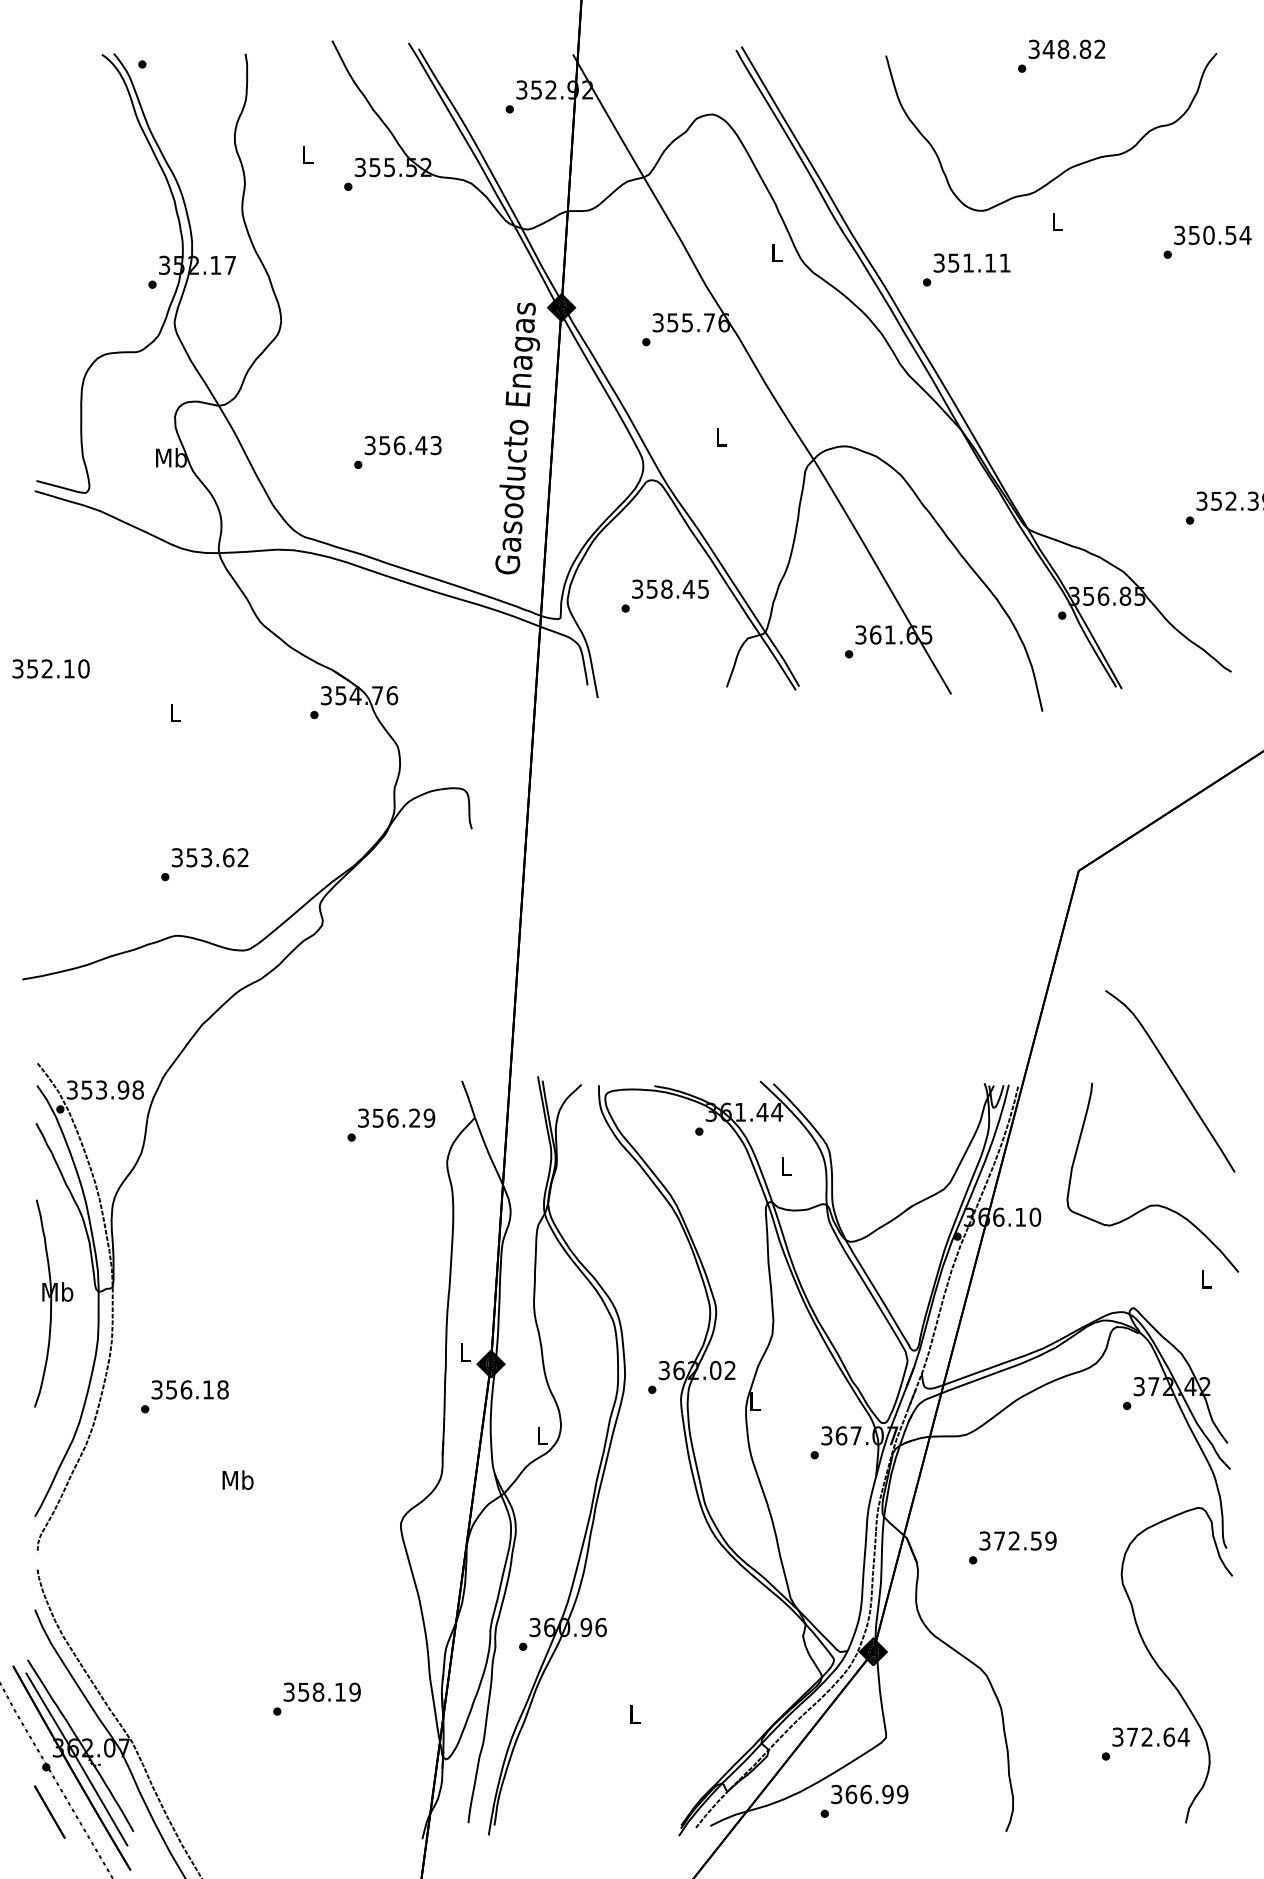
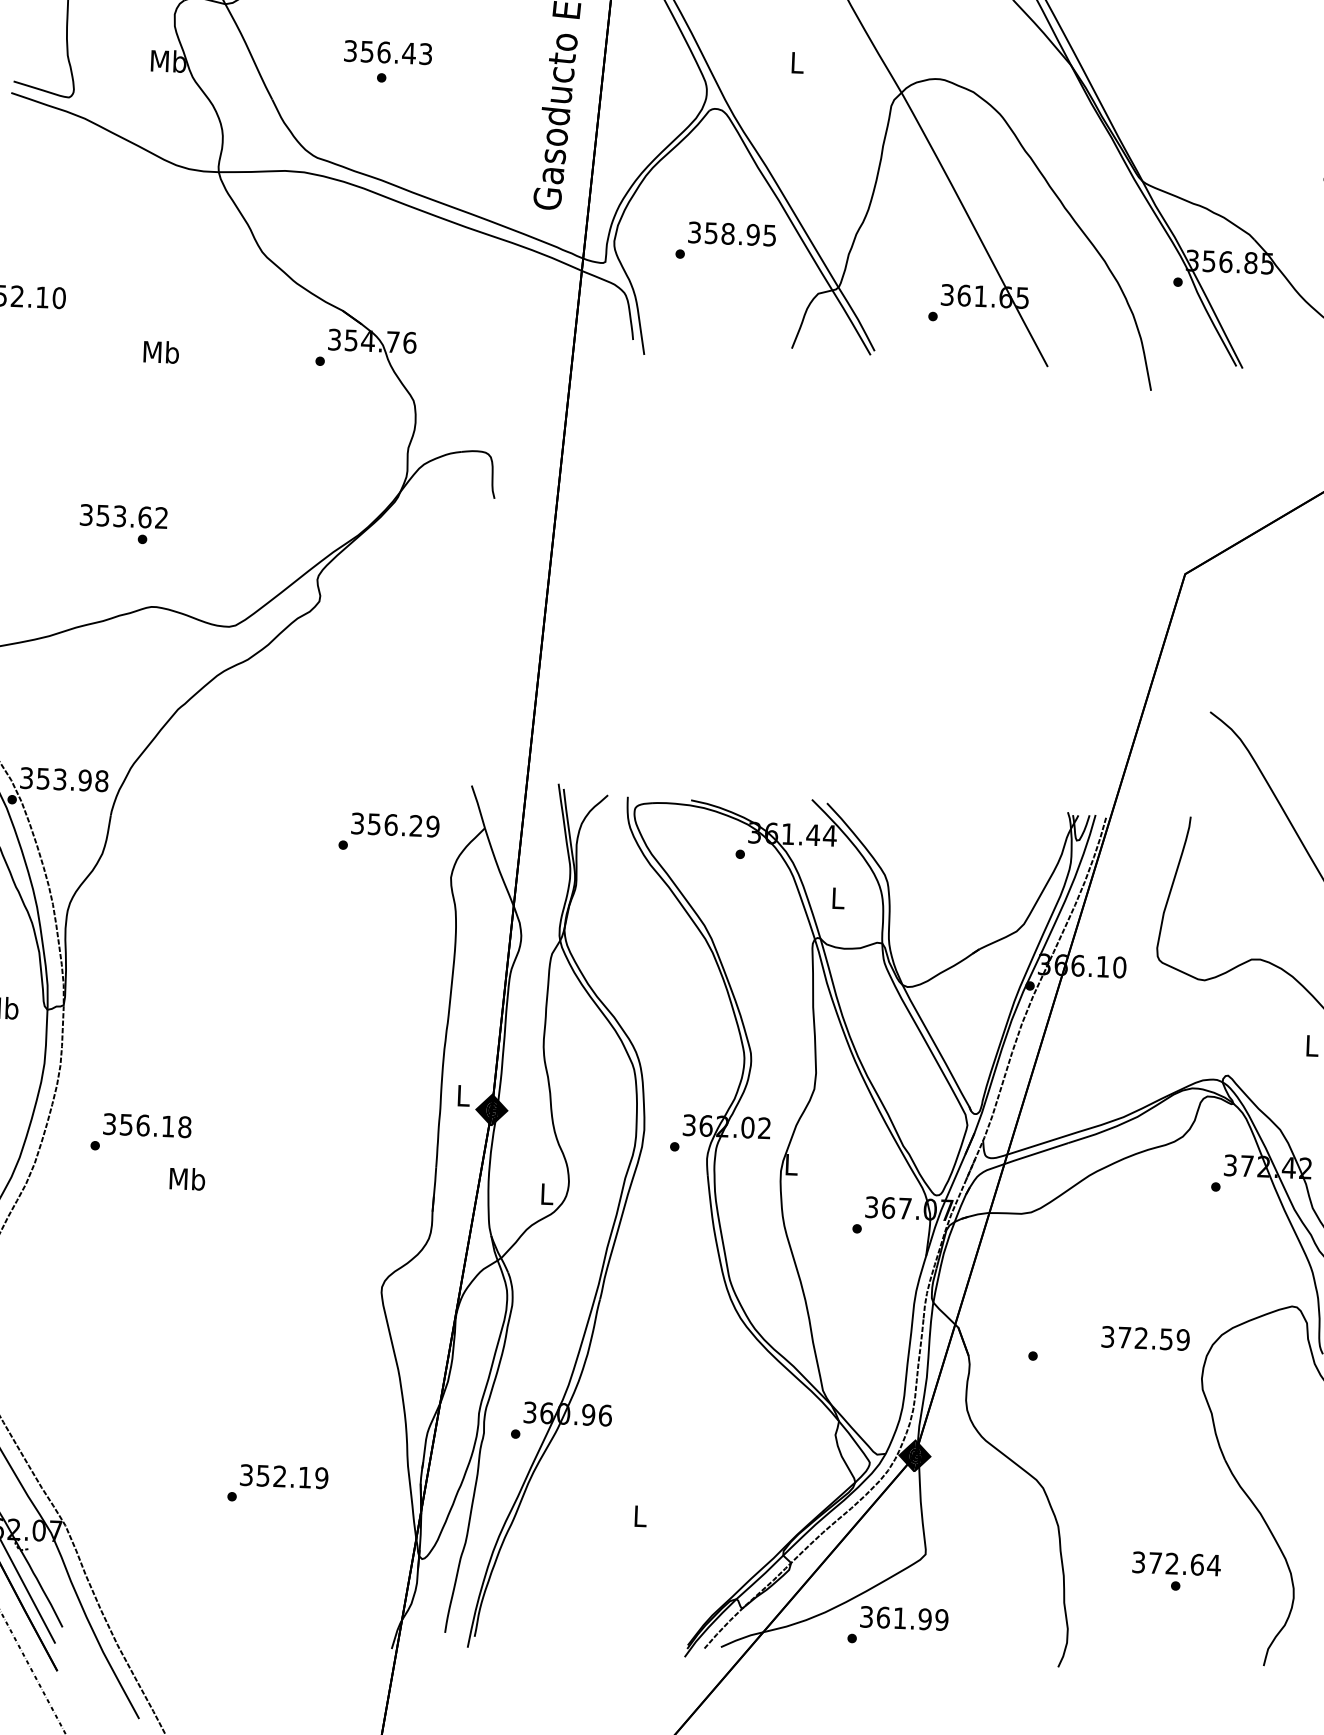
text: (402, 445) -> (387, 52), moved
text: (688, 588) -> (752, 234), 358.45 -> 358.95
text: (174, 712) -> (160, 352), L -> Mb
text: (209, 857) -> (123, 516), moved
text: (237, 1479) -> (186, 1178), moved
text: (1017, 1540) -> (1145, 1337), moved
text: (318, 1691) -> (280, 1475), 358.19 -> 352.19
text: (1150, 1736) -> (1176, 1563), moved
text: (865, 1794) -> (899, 1618), 366.99 -> 361.99

